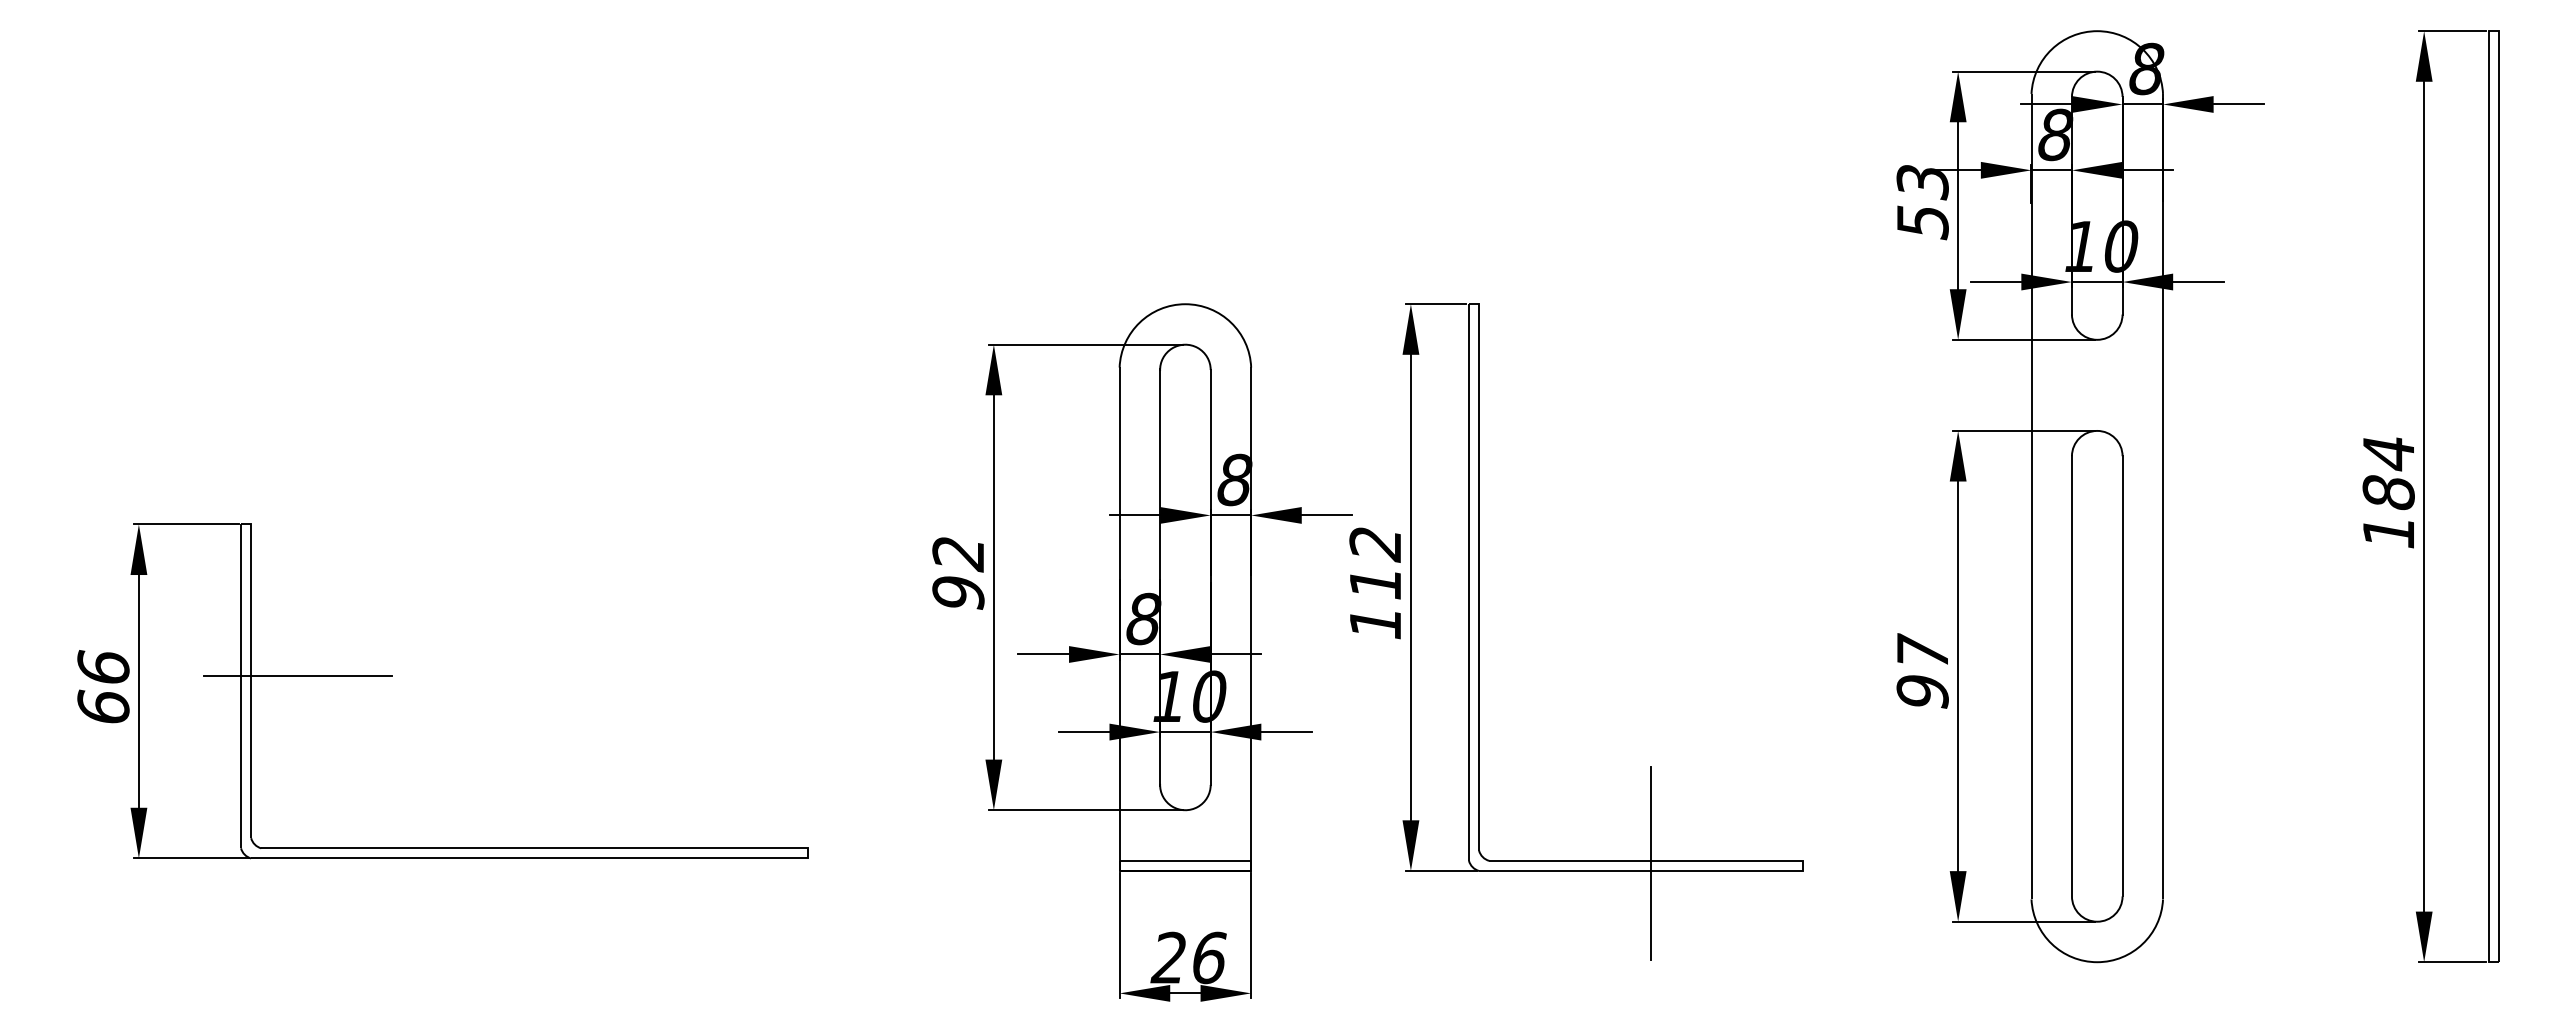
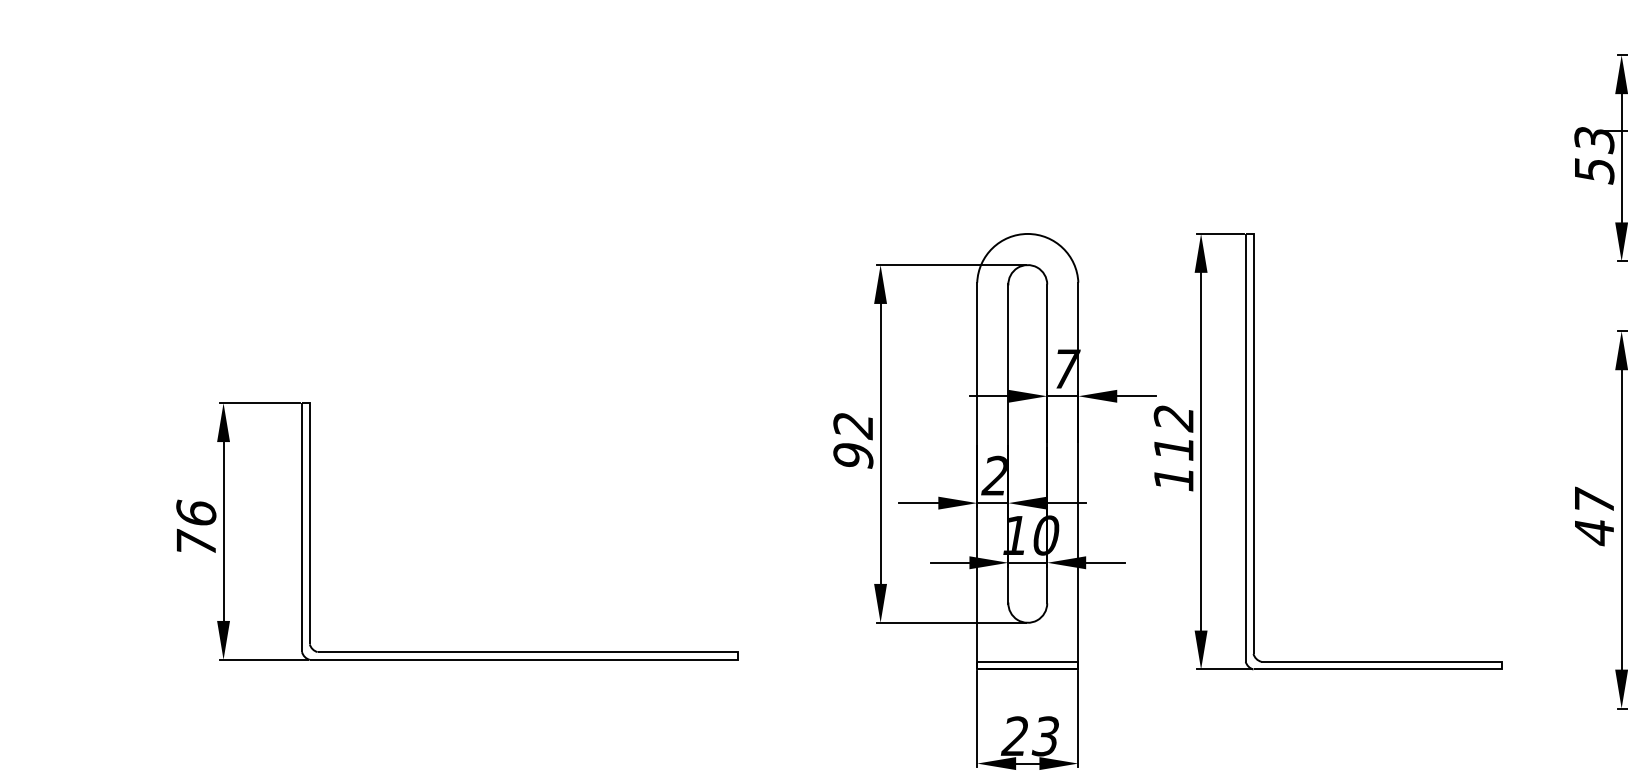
text: (1235, 479) -> (1066, 368), 8 -> 7
text: (1142, 618) -> (994, 475), 8 -> 2
line: (298, 676) -> (346, 520), removed
text: (1922, 692) -> (1594, 532), 97 -> 47
text: (103, 705) -> (196, 542), 66 -> 76
line: (1651, 863) -> (1385, 663), removed
text: (1208, 957) -> (1045, 736), 26 -> 23

